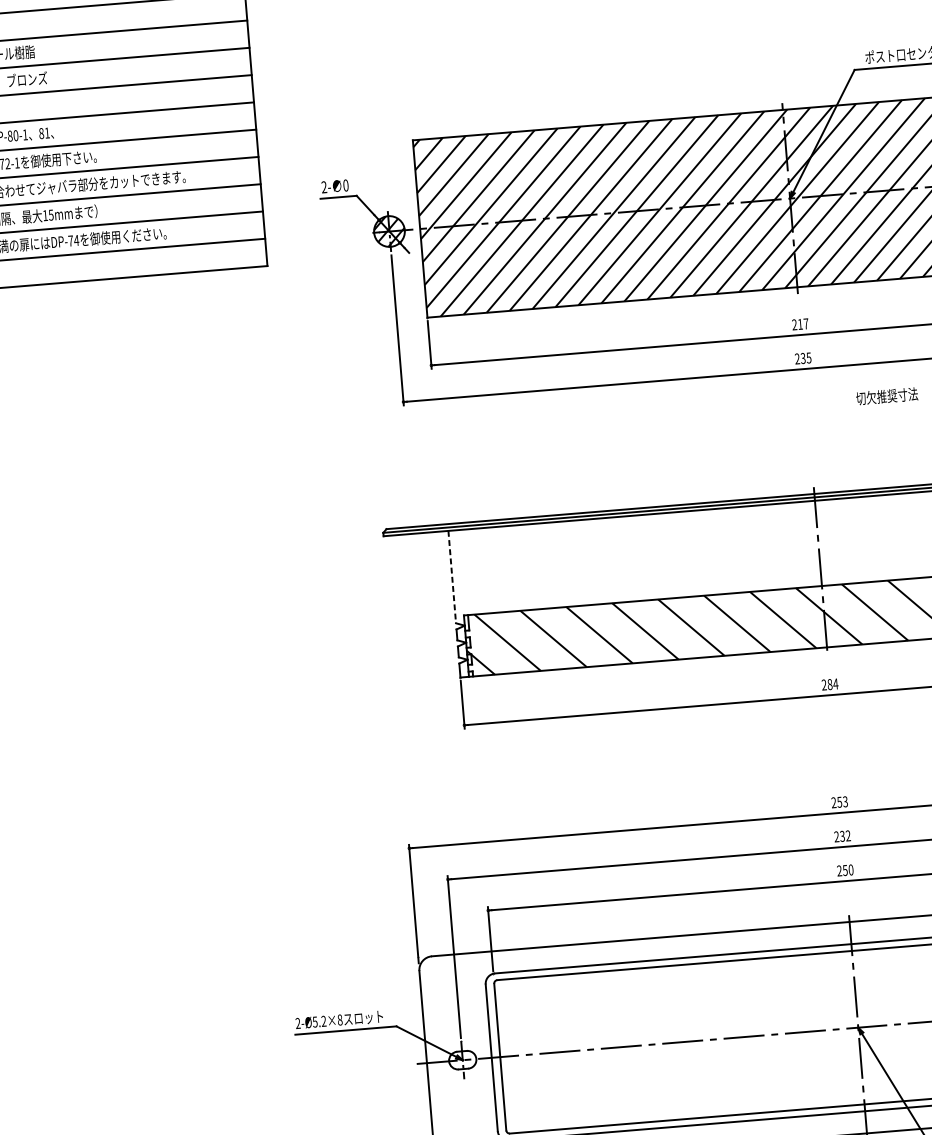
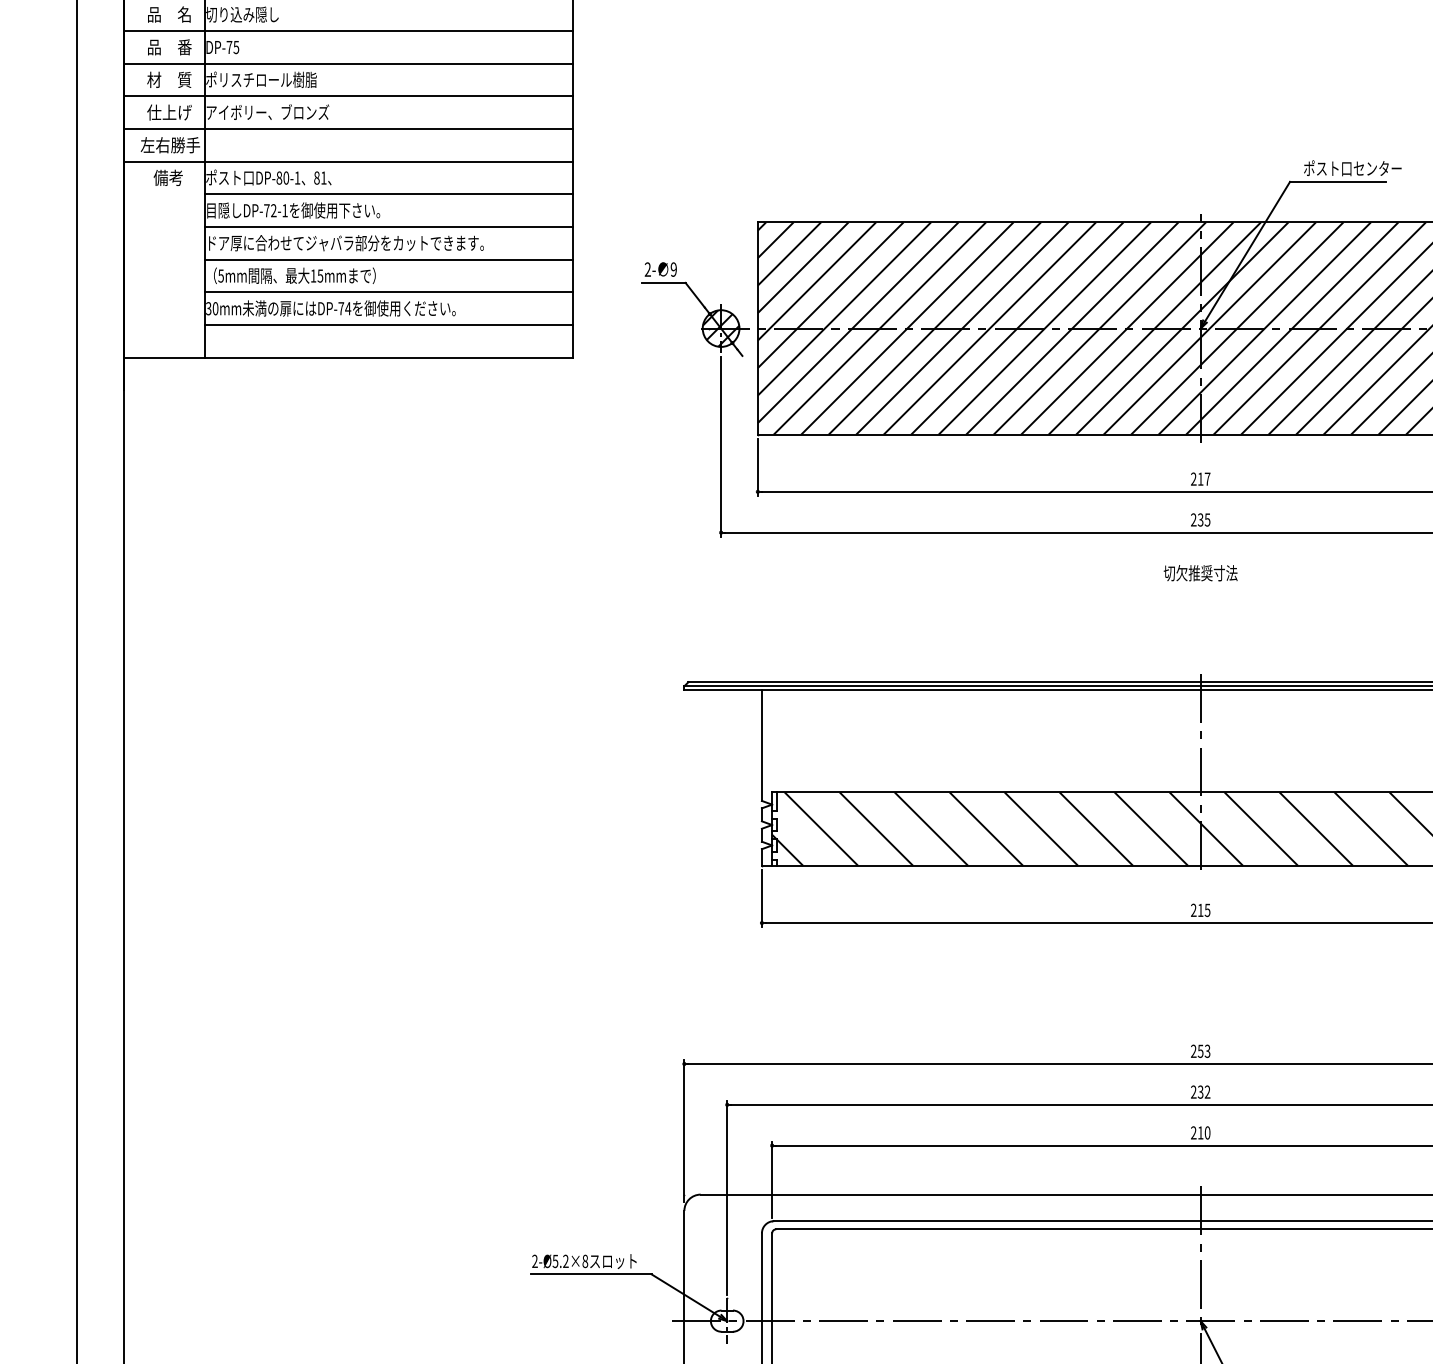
text: (345, 185) -> (673, 269), 0 -> 9
text: (886, 396) -> (1200, 573), moved
line: (451, 577) -> (761, 746), dashed -> solid
text: (832, 684) -> (1203, 910), 284 -> 215
text: (845, 870) -> (1200, 1132), 250 -> 210

